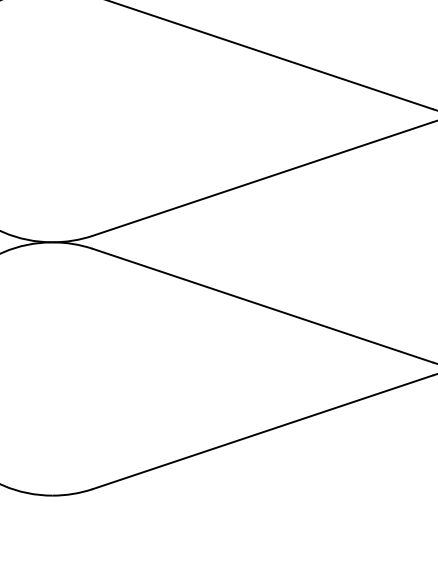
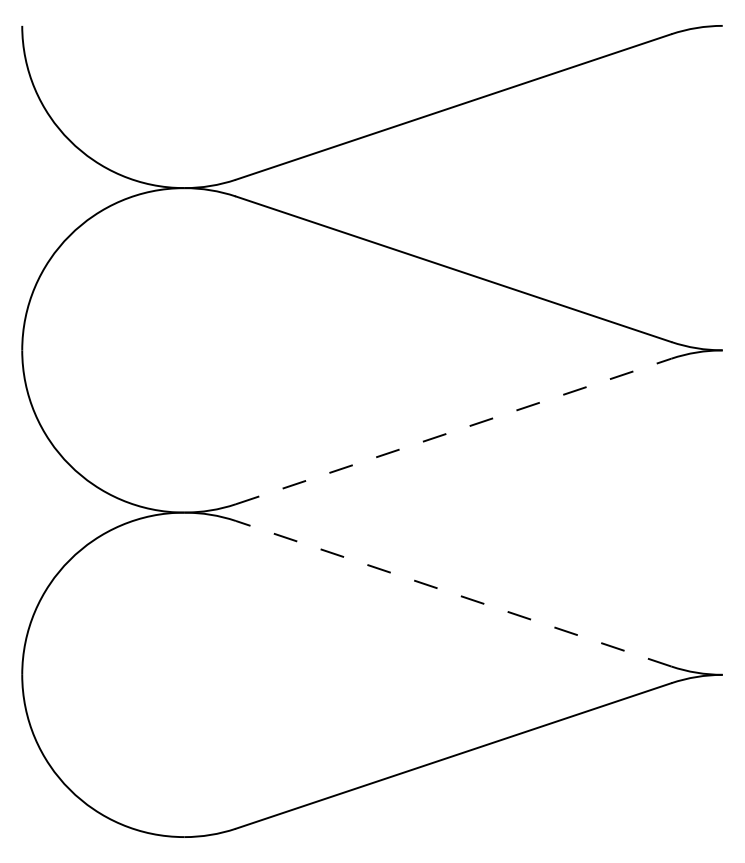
line: (262, 179) -> (453, 431), solid -> dashed
line: (262, 305) -> (453, 593), solid -> dashed

